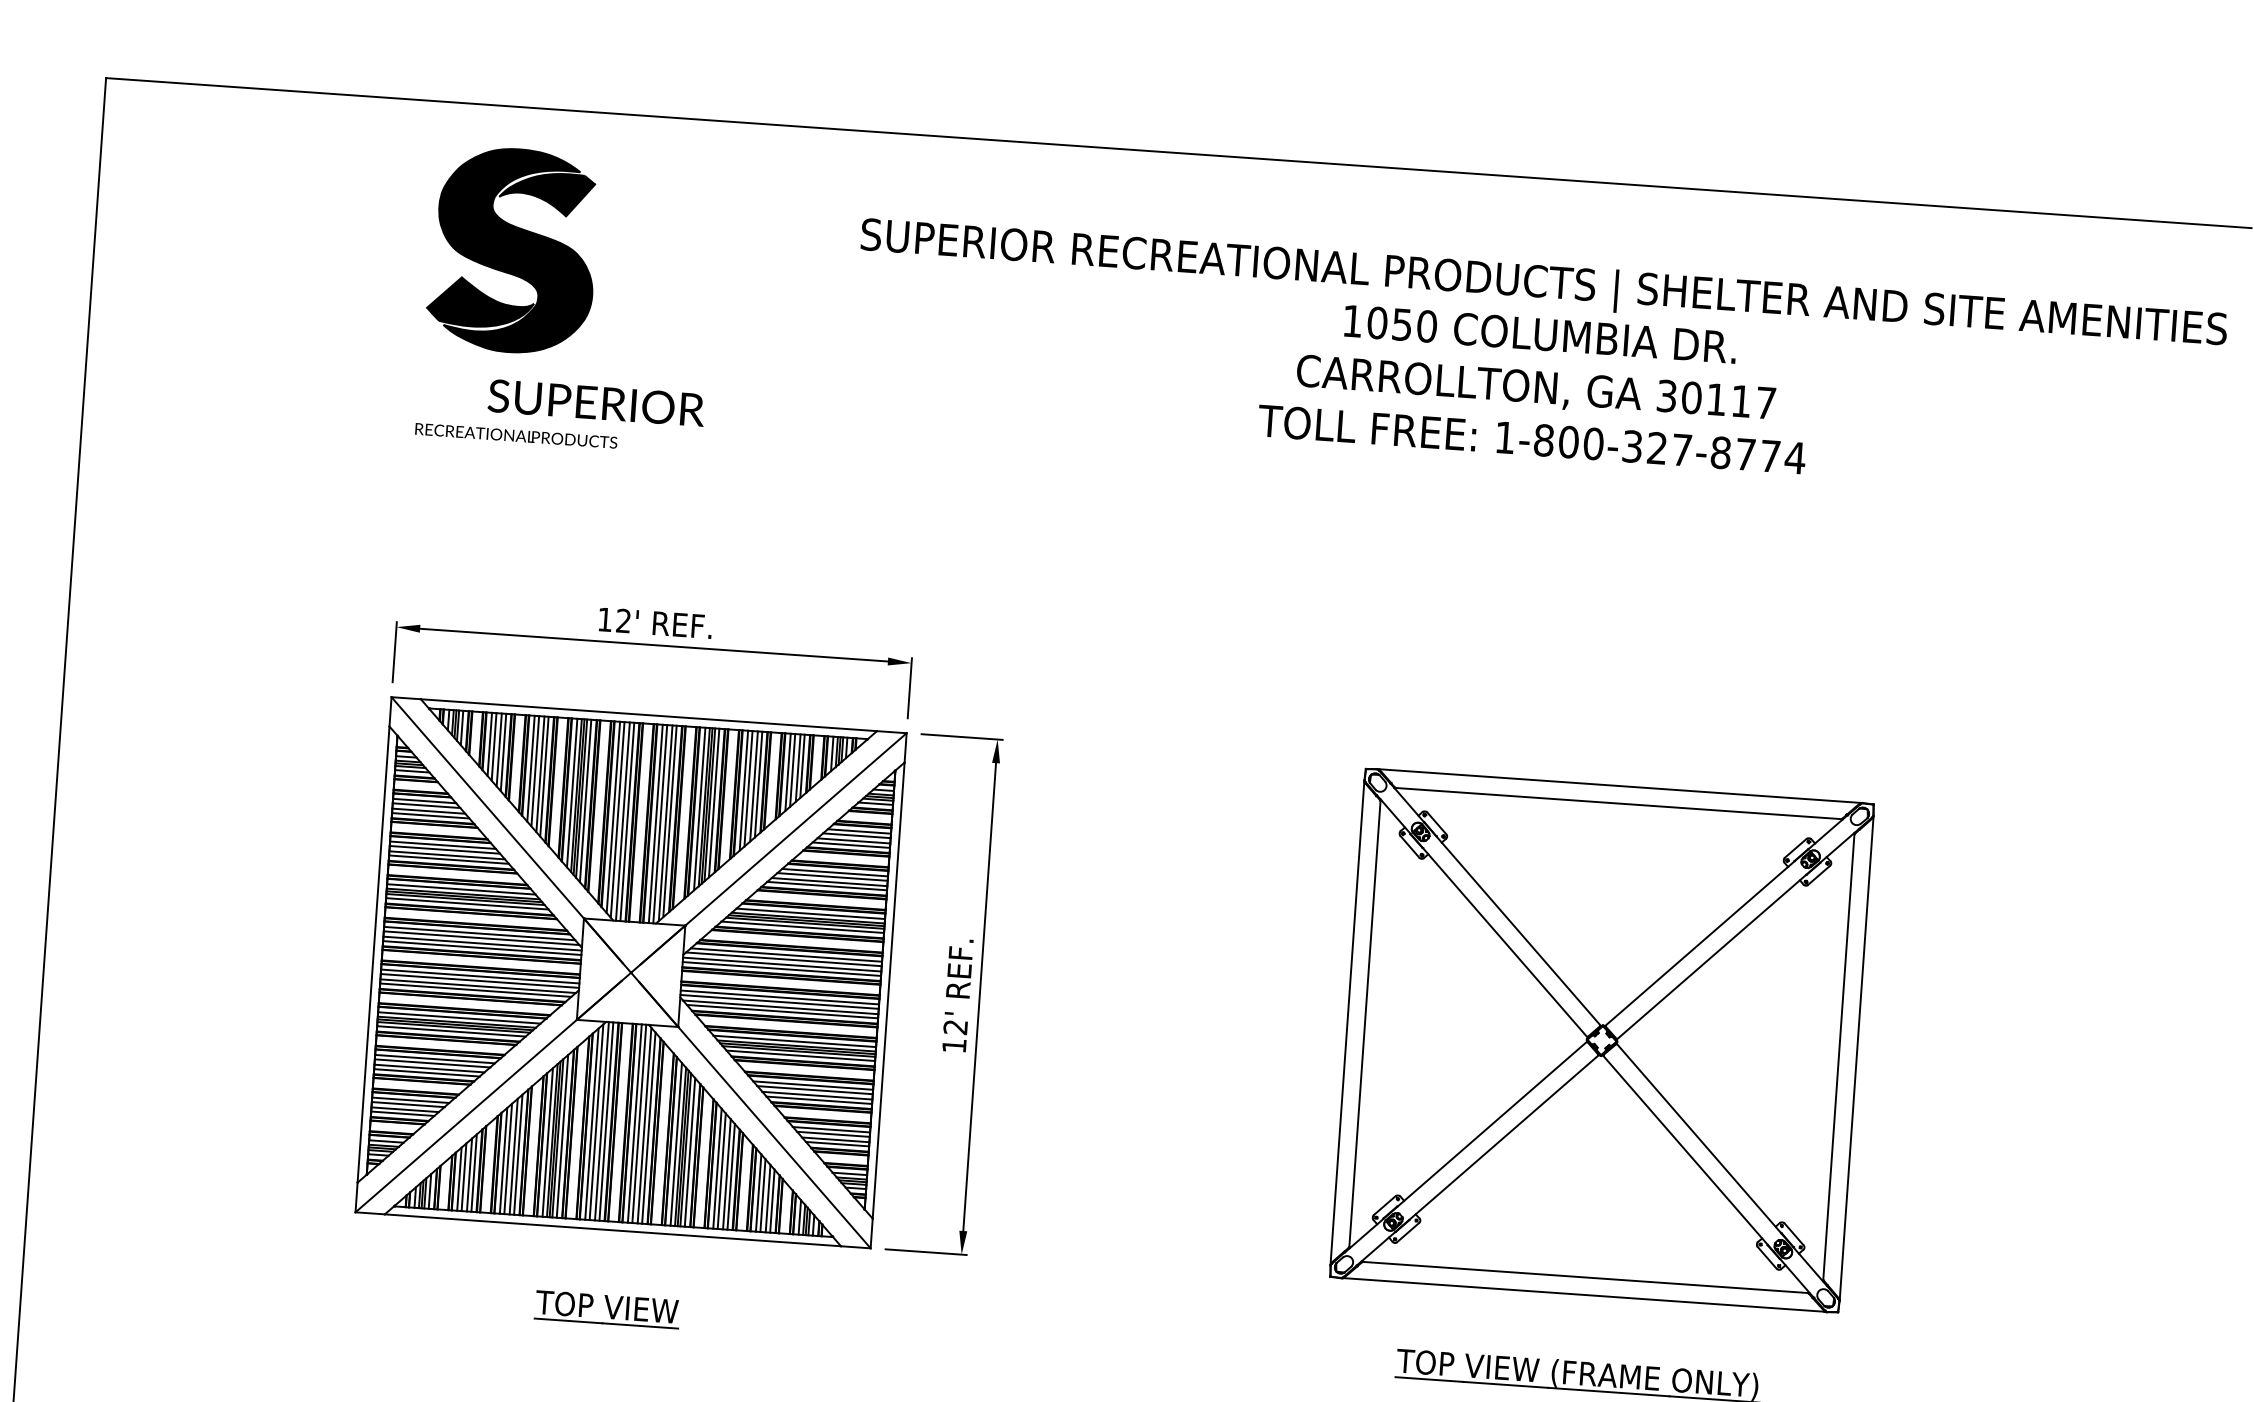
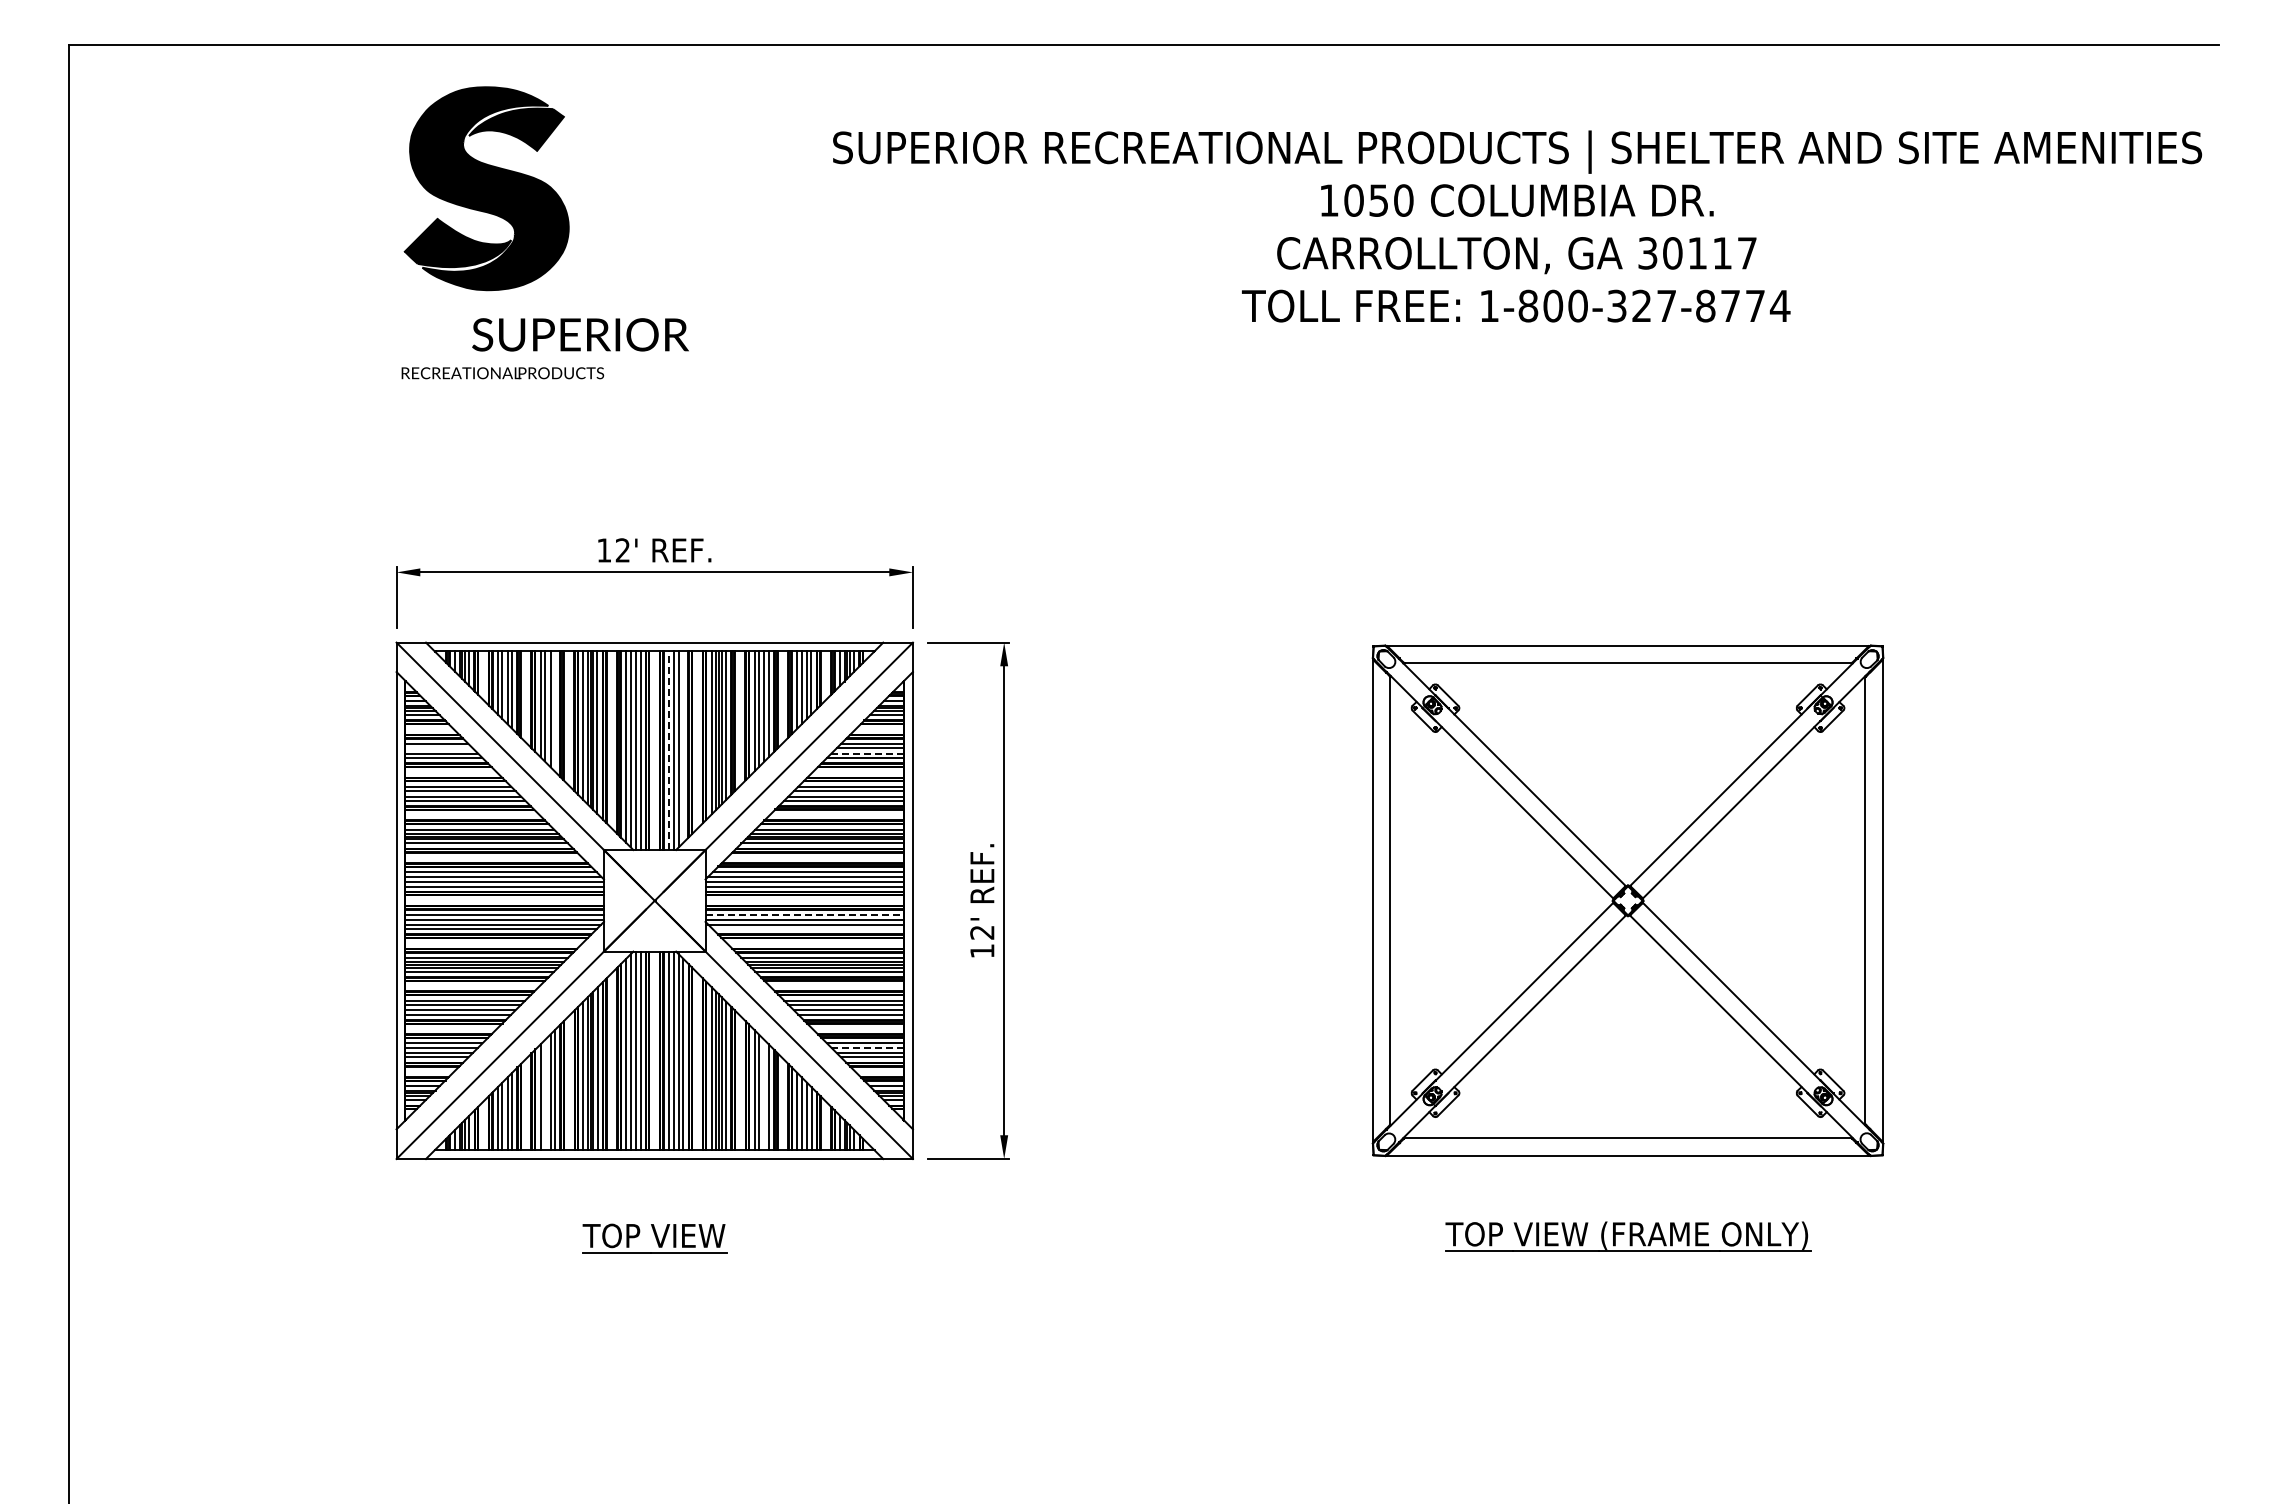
line: (544, 776) -> (554, 711), removed
line: (425, 805) -> (438, 748), removed
line: (670, 820) -> (683, 746), removed
line: (656, 823) -> (669, 750), solid -> dashed
line: (853, 840) -> (867, 753), solid -> dashed
line: (780, 997) -> (805, 915), solid -> dashed
line: (782, 1012) -> (808, 929), removed
line: (833, 1133) -> (867, 1047), solid -> dashed
line: (508, 1158) -> (545, 1094), removed
line: (727, 1173) -> (764, 1094), removed

